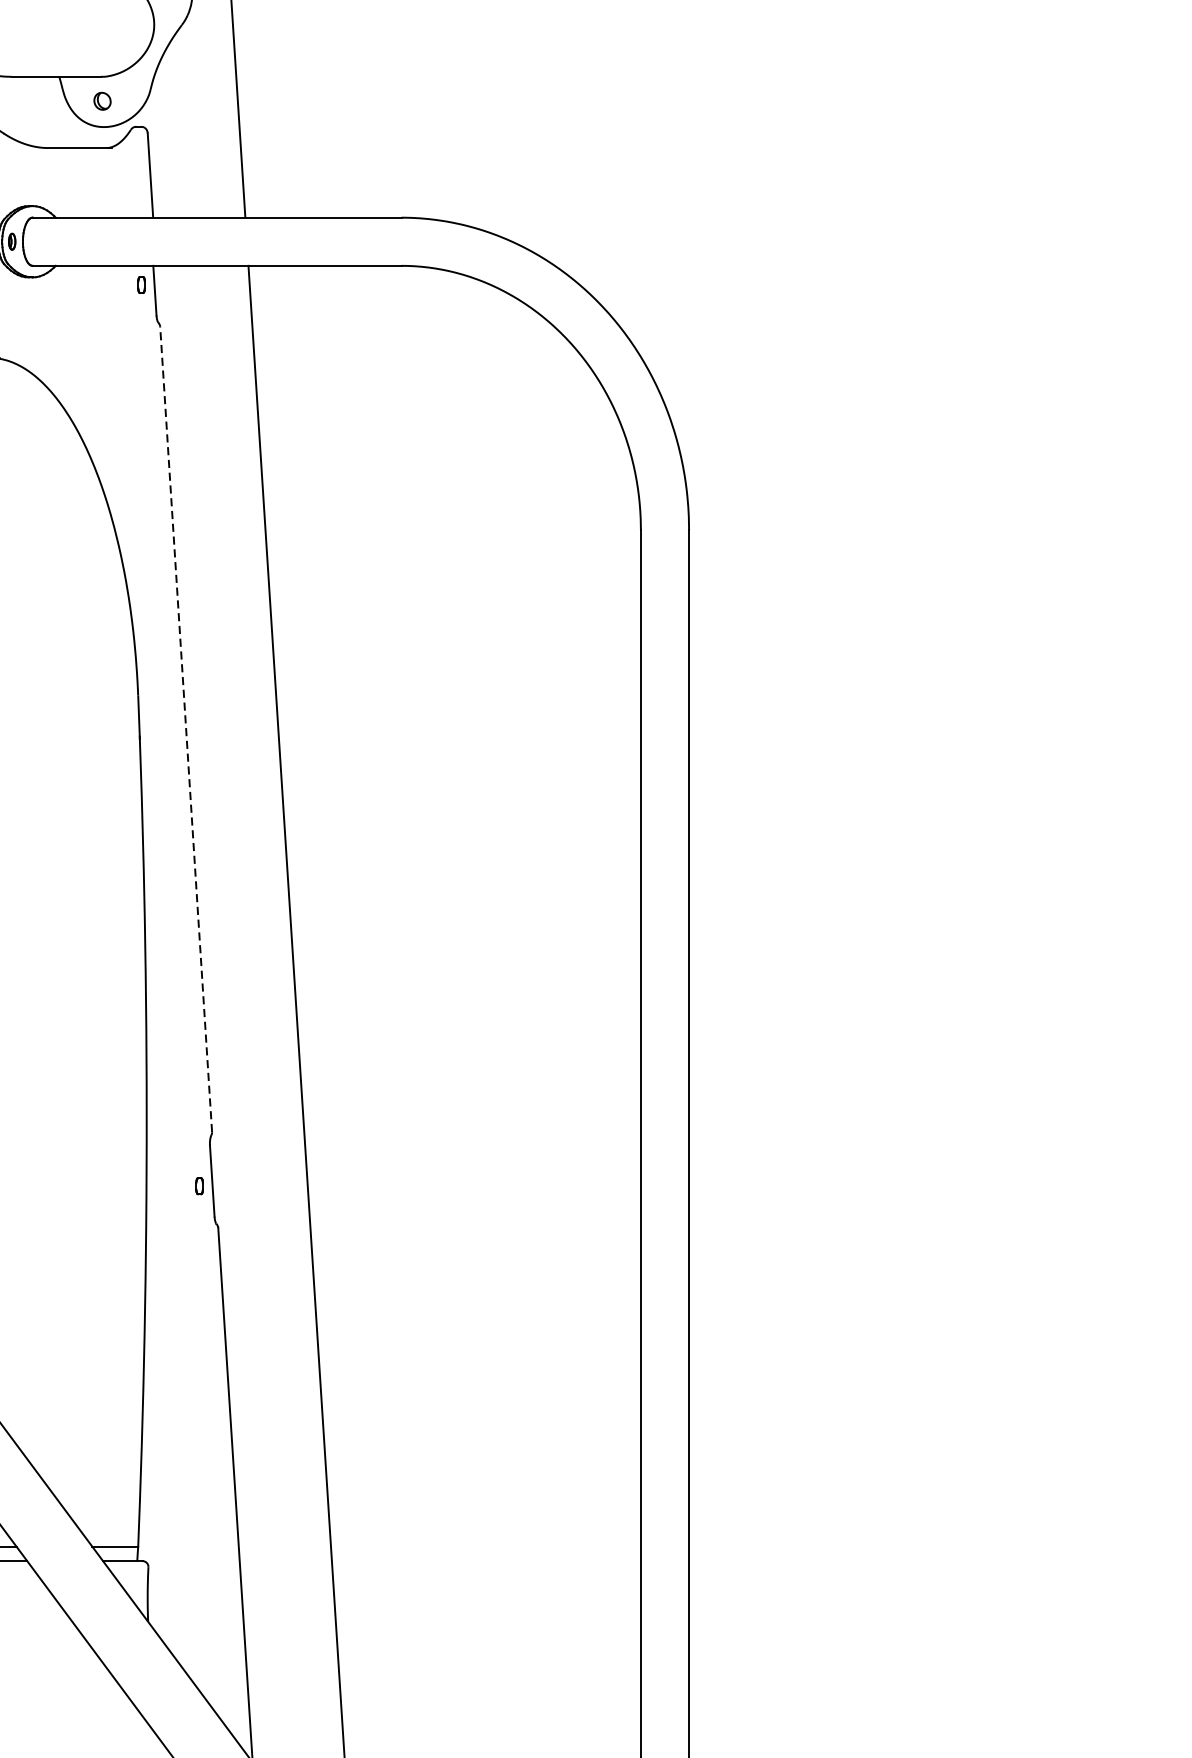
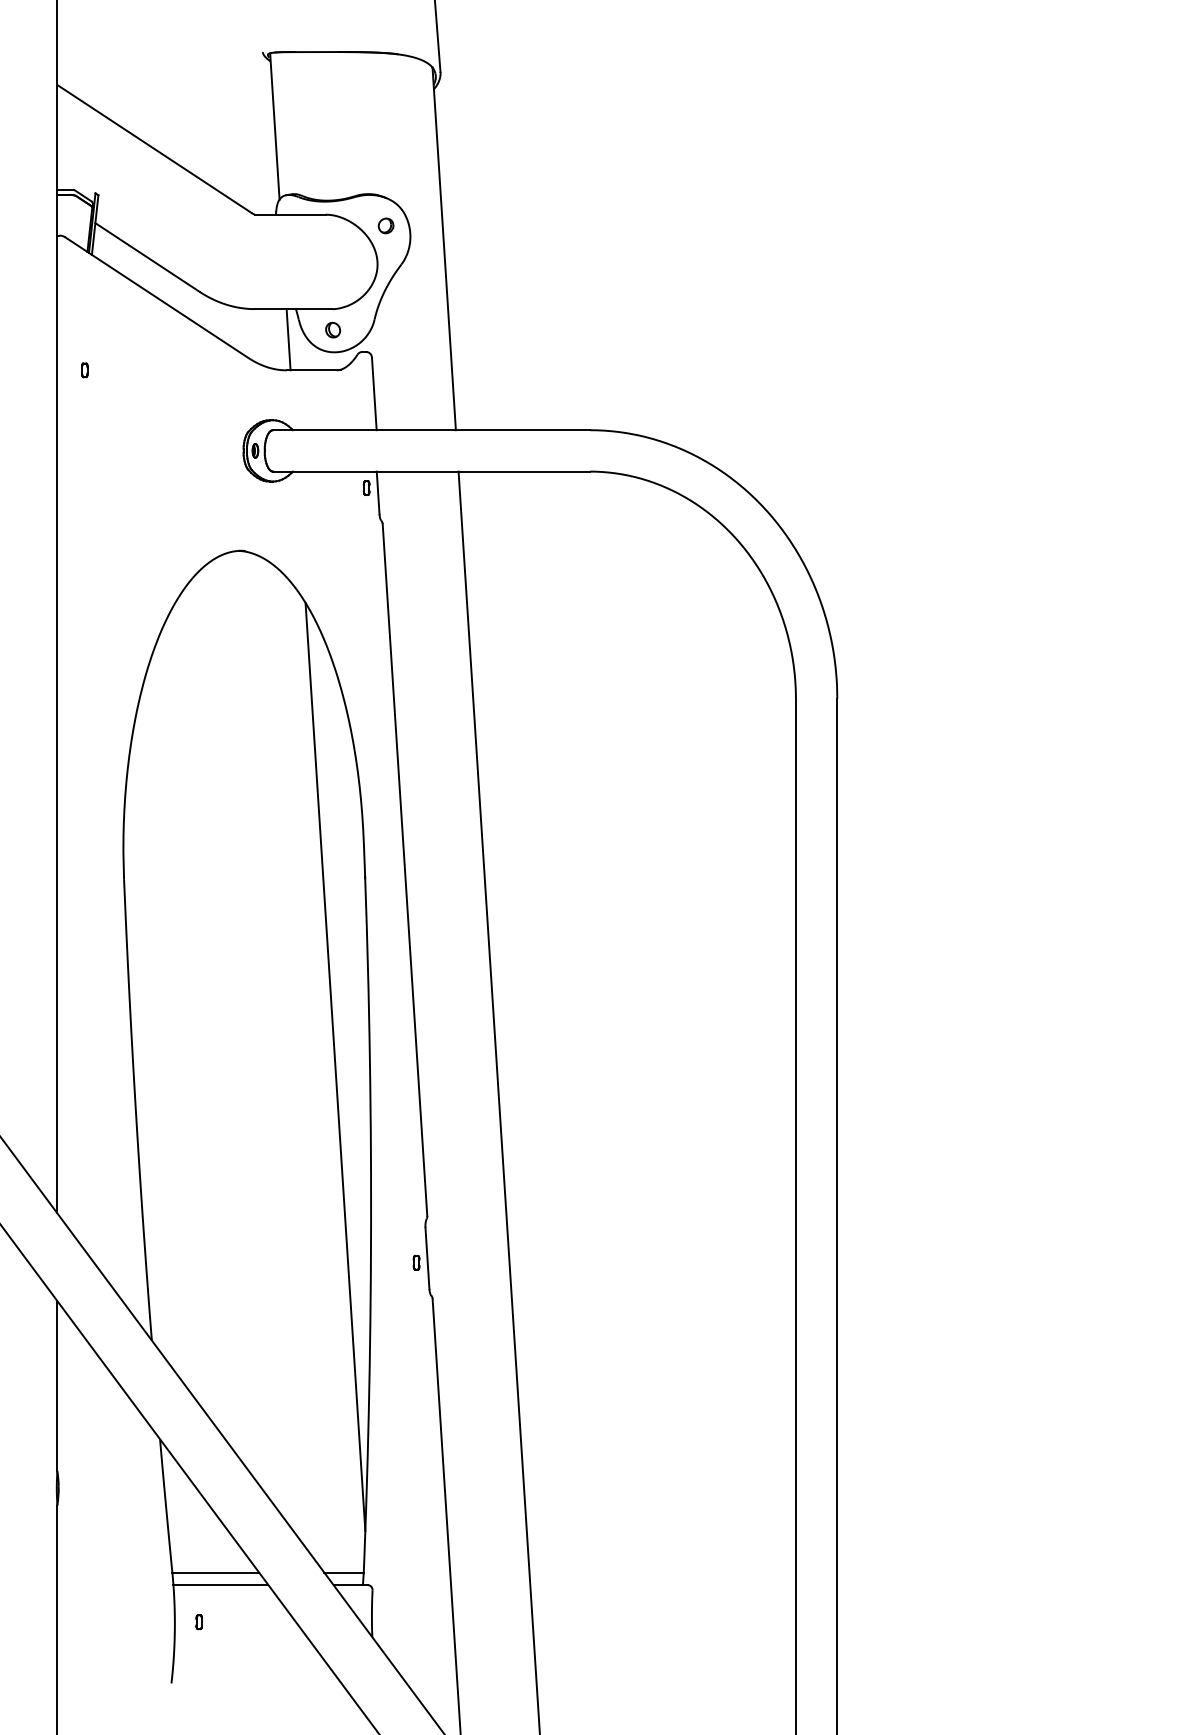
line: (50, 112) -> (288, 339), added
line: (186, 729) -> (405, 870), dashed -> solid
line: (105, 957) -> (335, 1066), added

